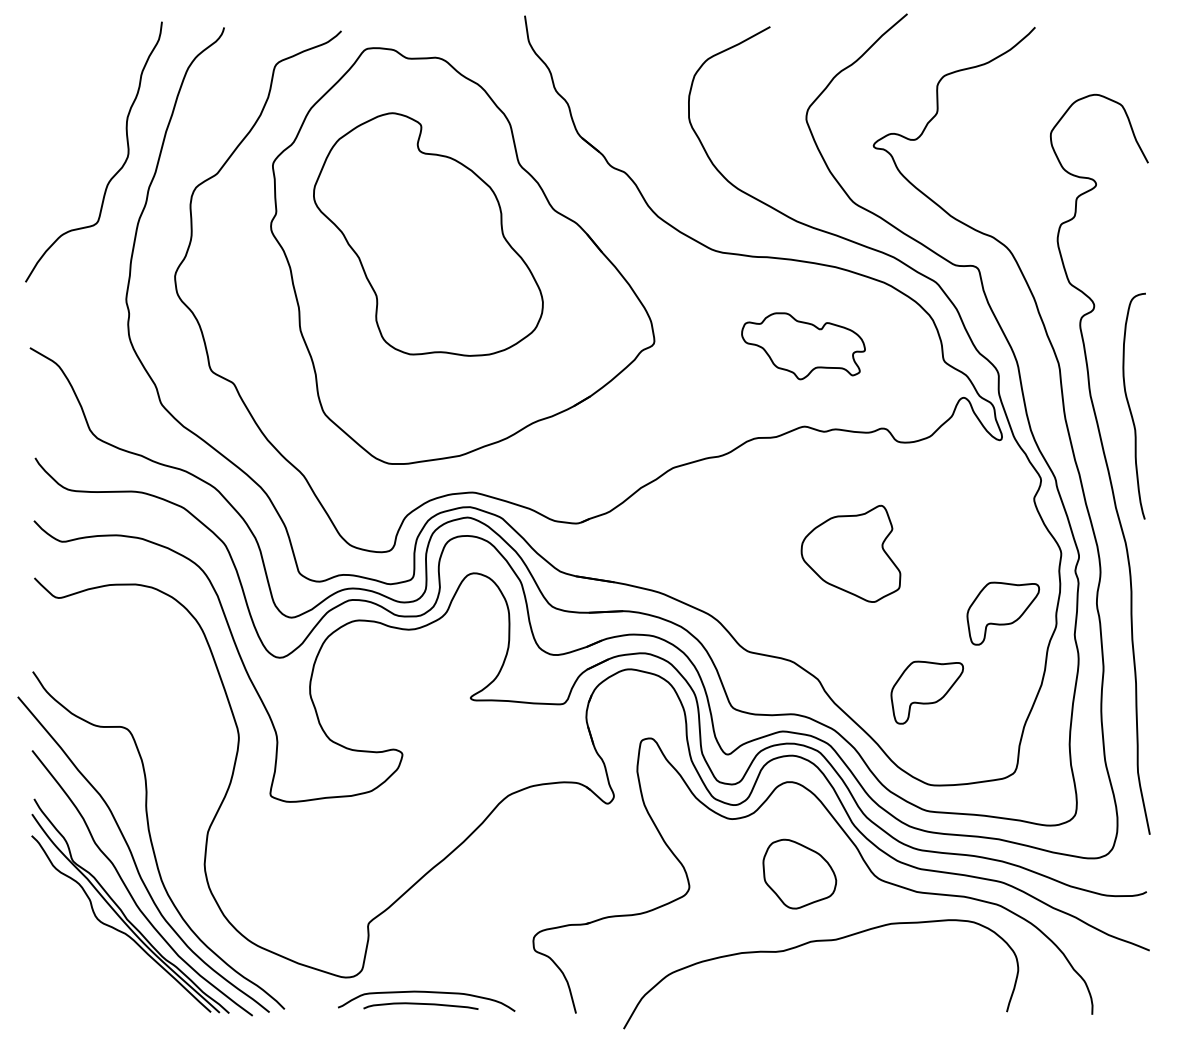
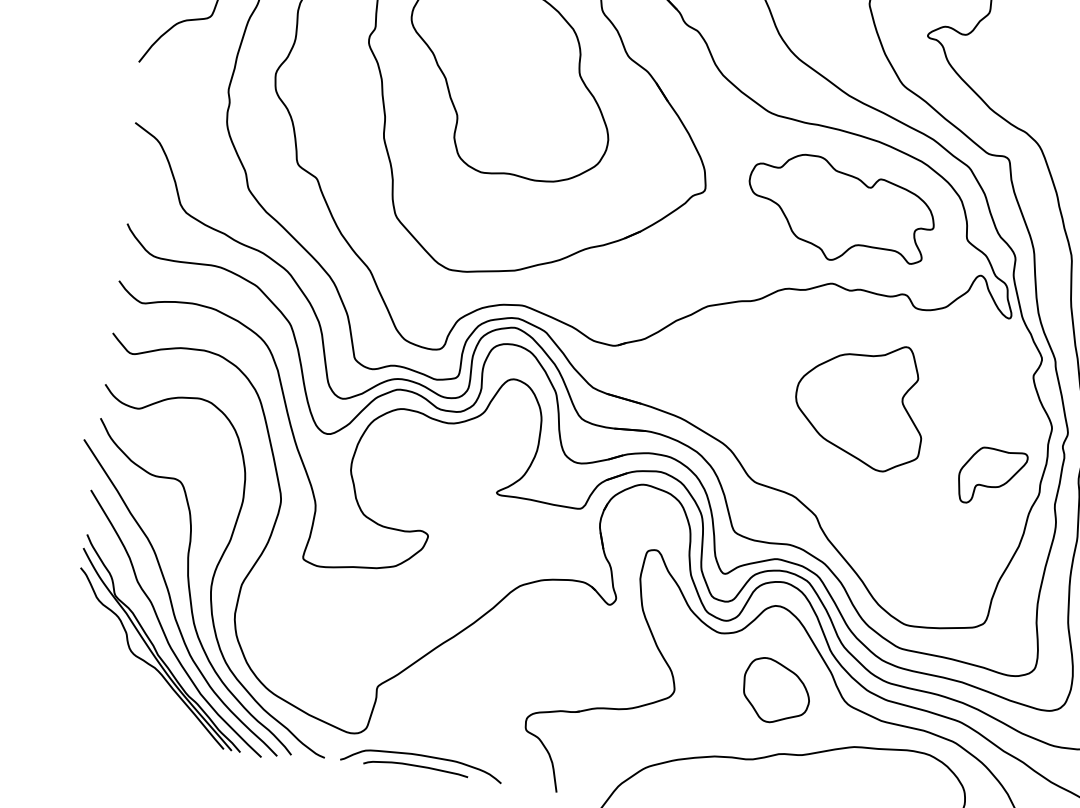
part: (803, 346) -> (840, 210), size x1.67
part: (850, 553) -> (859, 404), size x1.43
part: (926, 692) -> (913, 540), removed
curve: (177, 821) -> (215, 571), added

